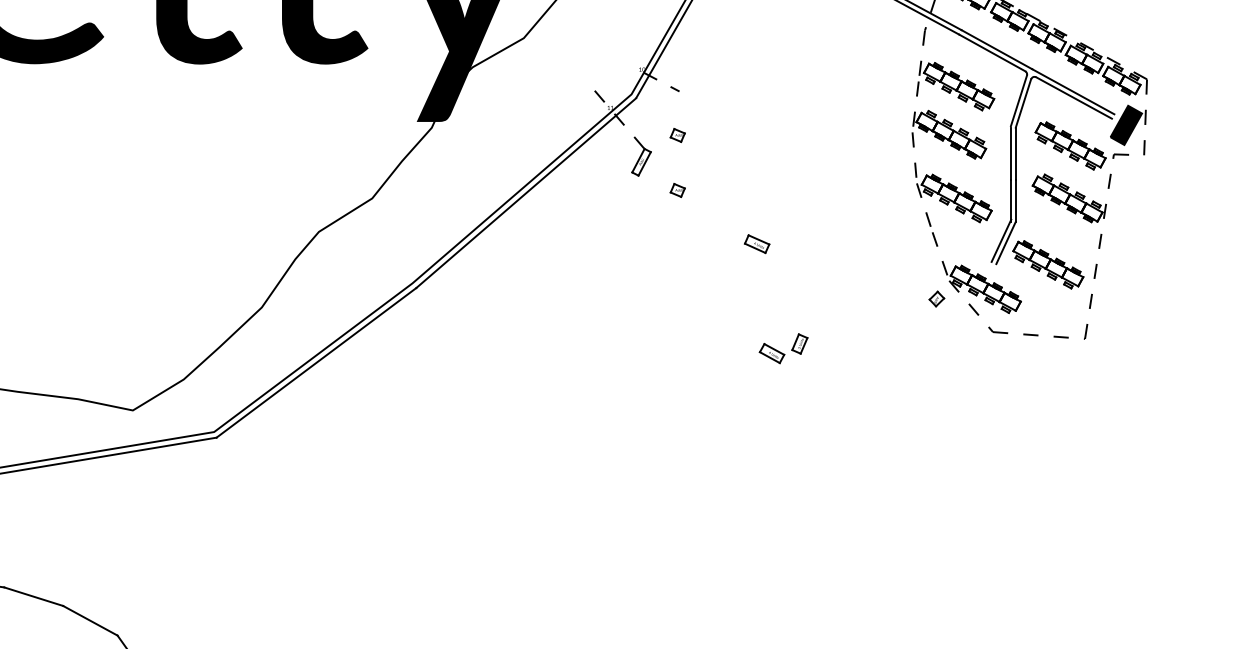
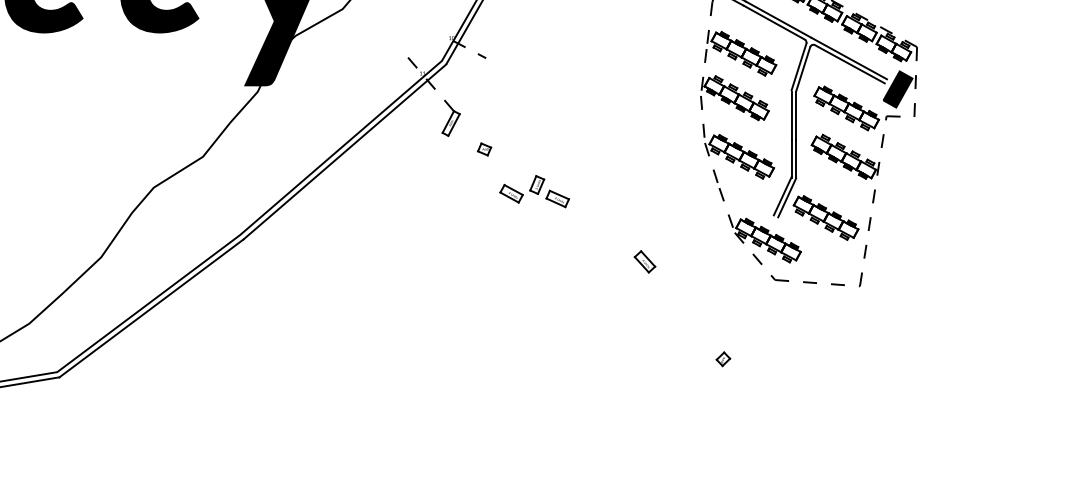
part: (677, 135) -> (484, 98), removed
part: (936, 298) -> (723, 358), moved
part: (851, 311) -> (644, 261), added
part: (783, 348) -> (522, 189), moved

